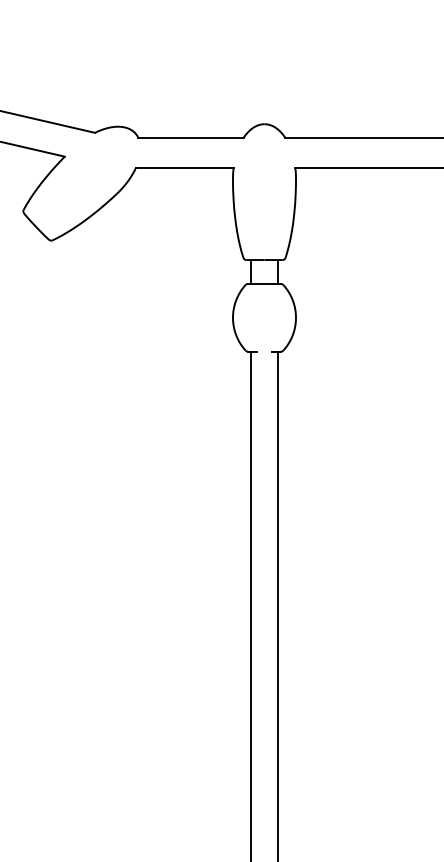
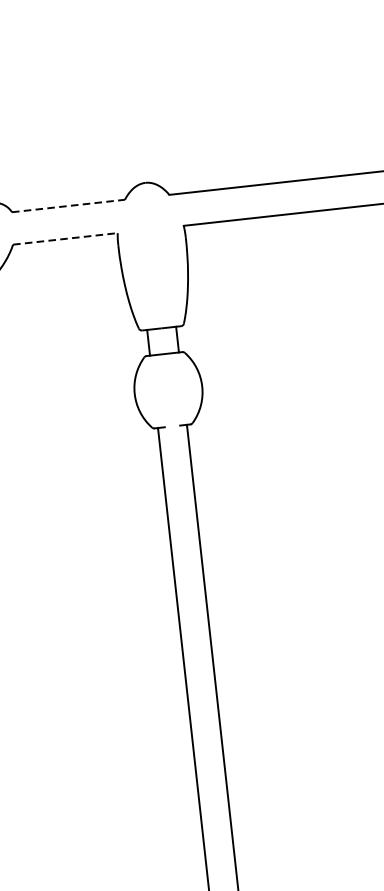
line: (191, 137) -> (68, 205), solid -> dashed
line: (184, 167) -> (64, 238), solid -> dashed

